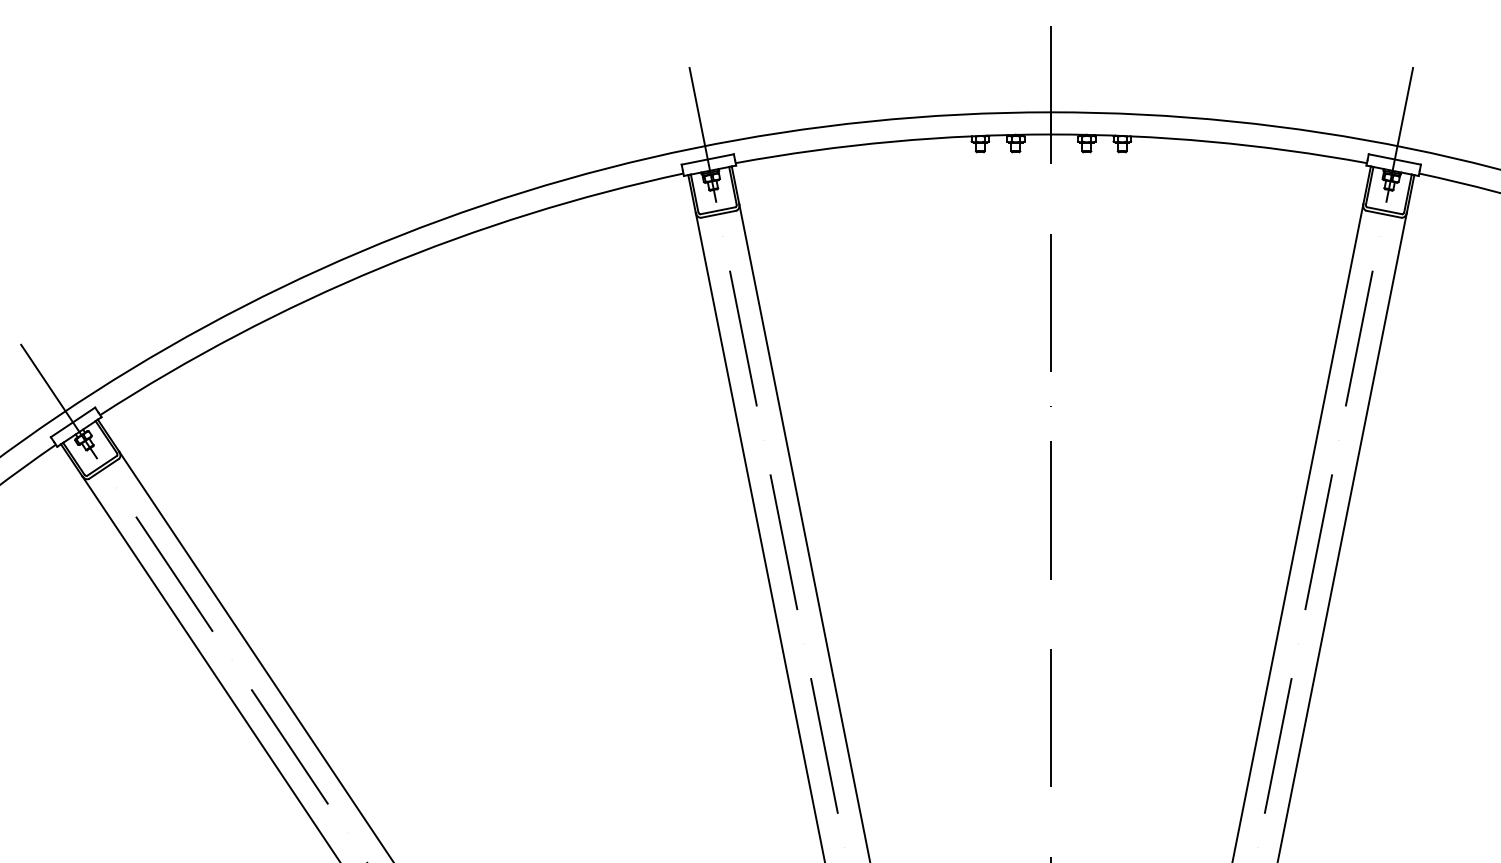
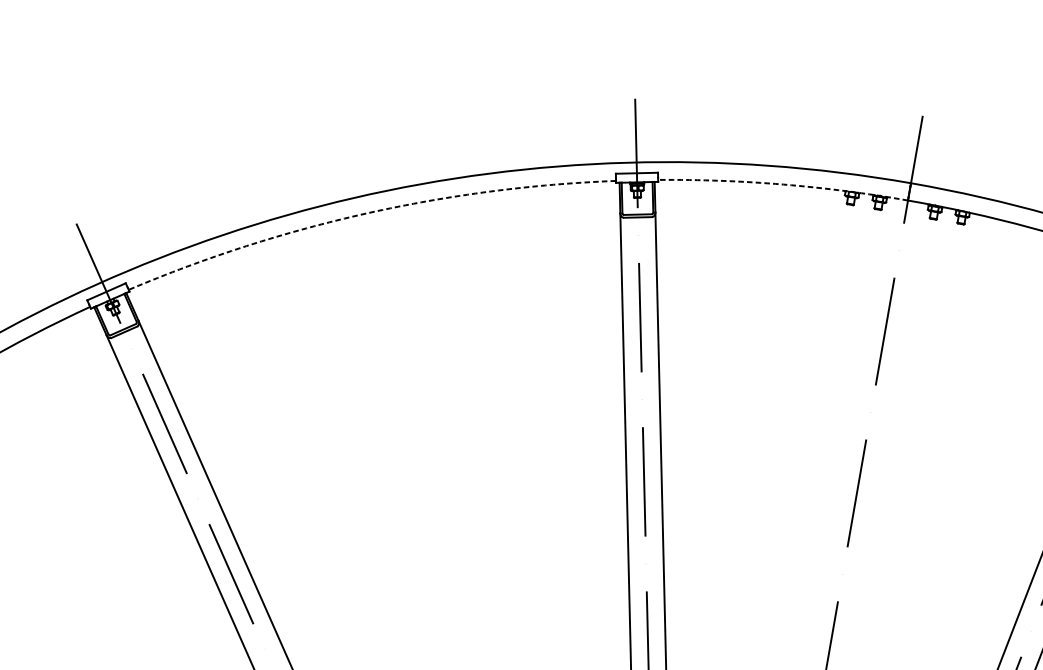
arc: (892, 141) -> (783, 184), solid -> dashed
arc: (380, 267) -> (367, 212), solid -> dashed

